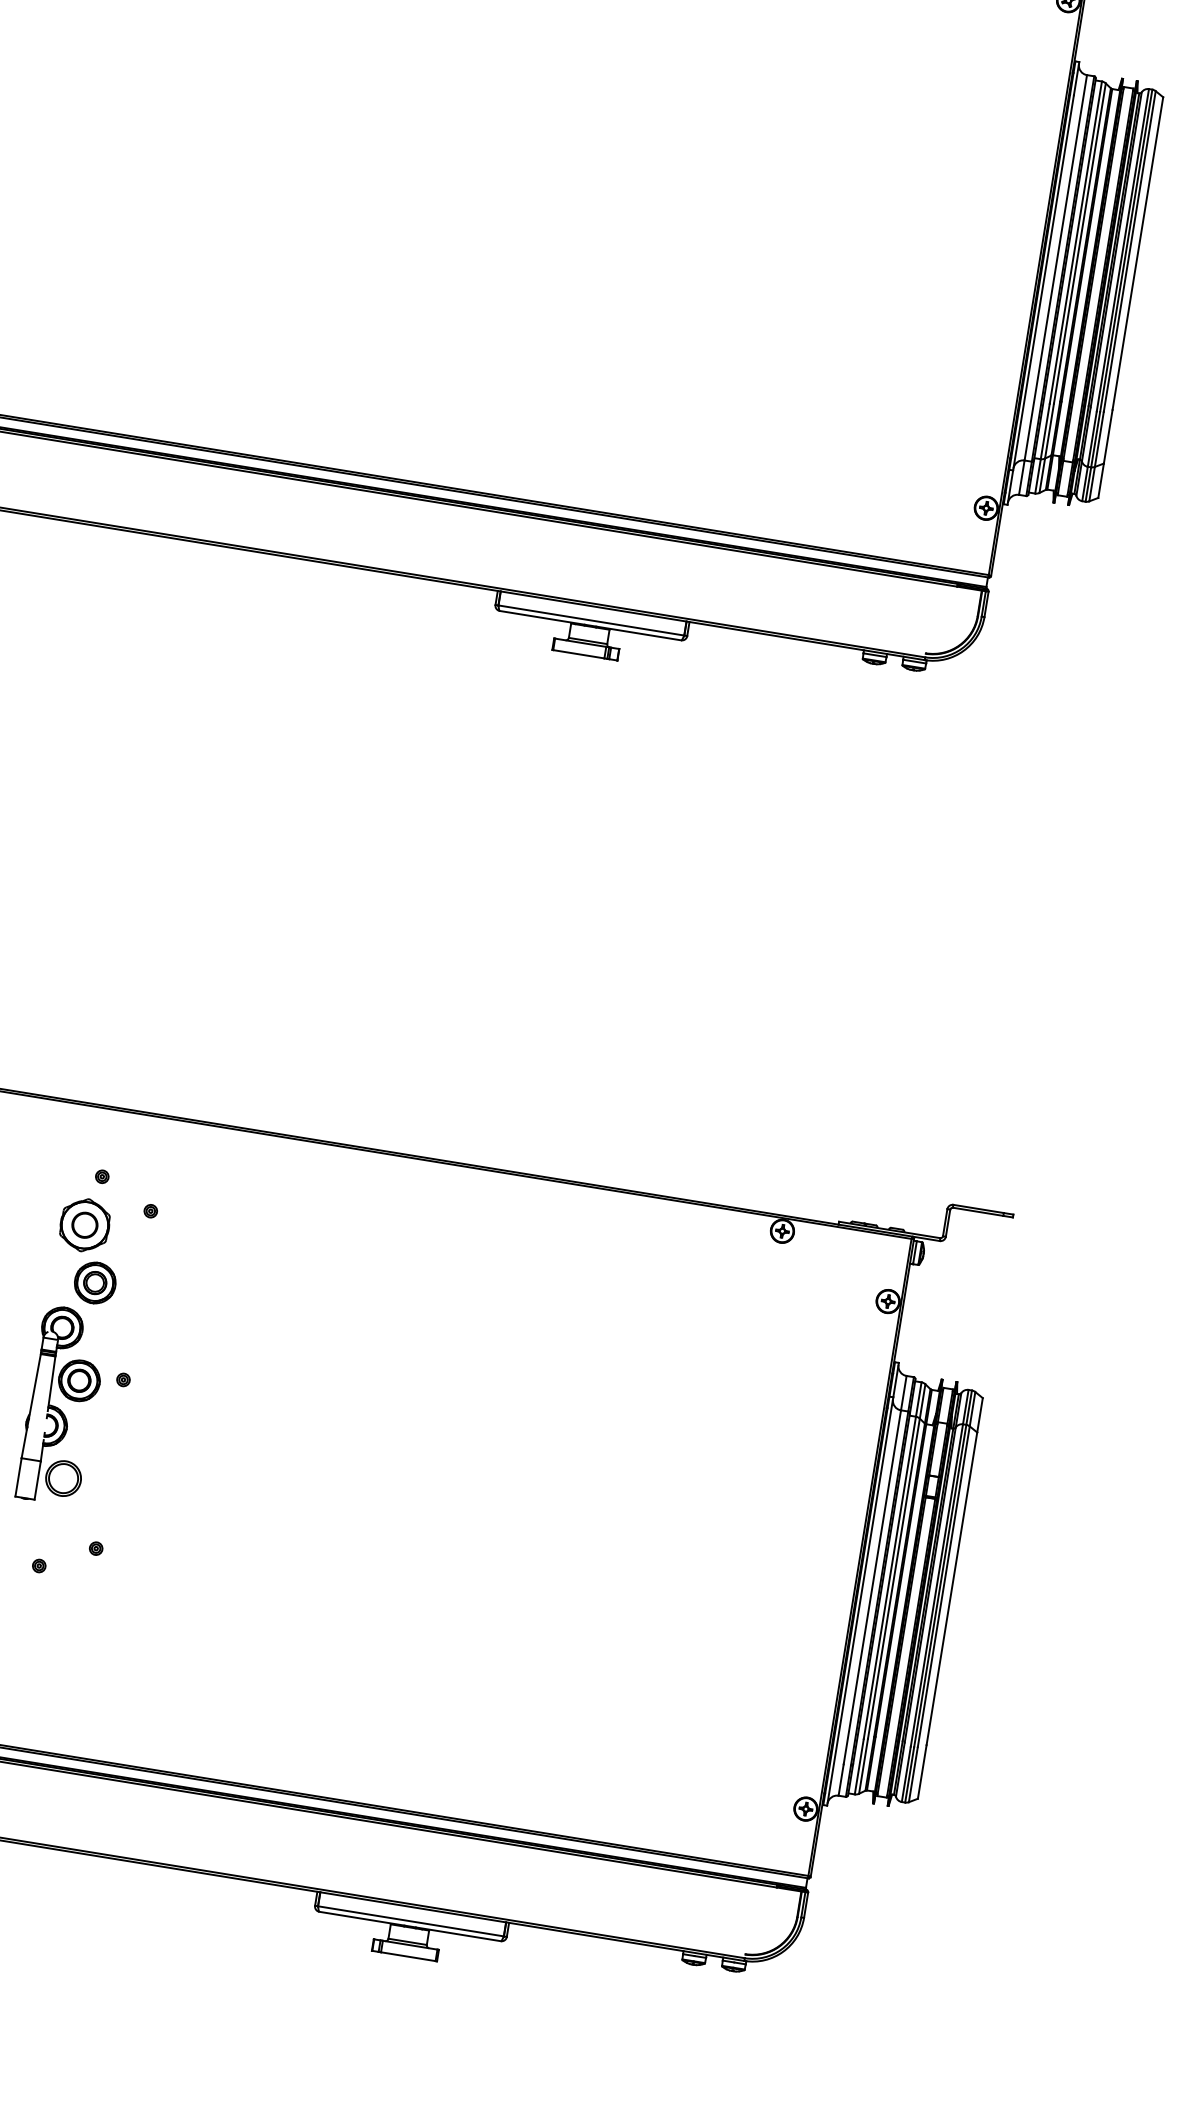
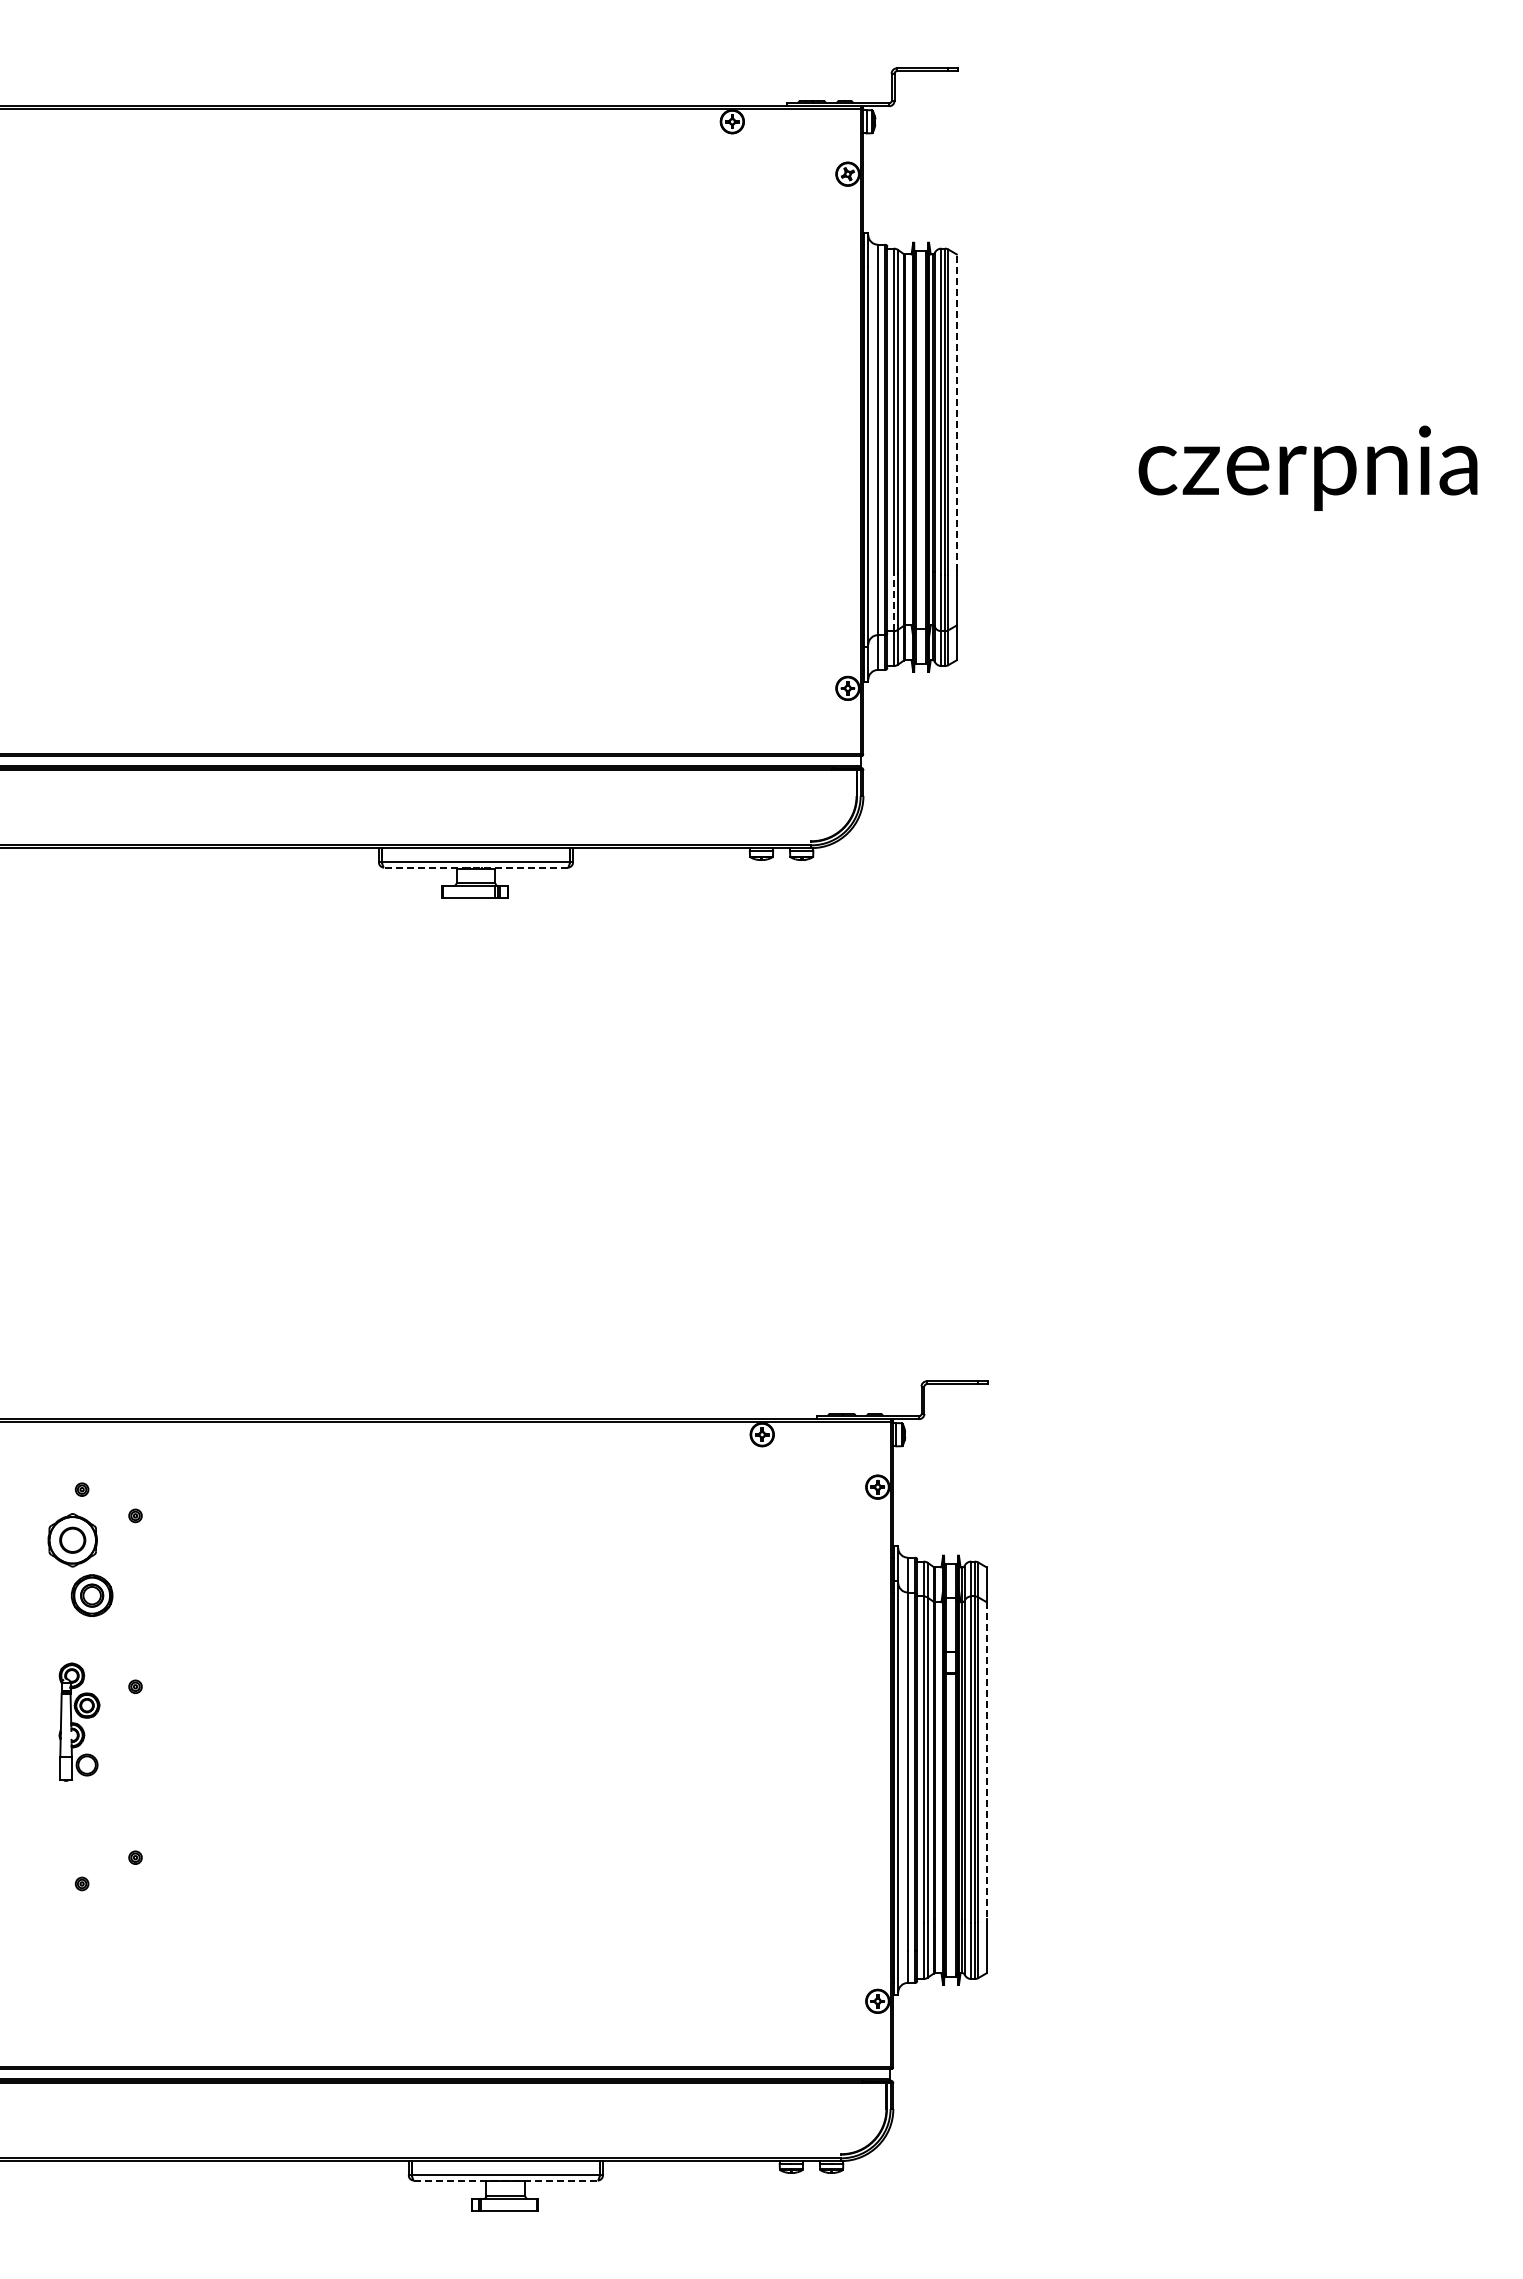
line: (1137, 253) -> (956, 412), solid -> dashed
line: (1045, 430) -> (893, 602), solid -> dashed
line: (590, 625) -> (475, 867), solid -> dashed
part: (62, 1405) -> (79, 1721), size x0.6
line: (951, 1589) -> (986, 1761), solid -> dashed
line: (409, 1926) -> (505, 2180), solid -> dashed

